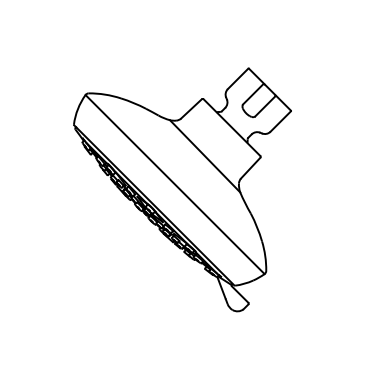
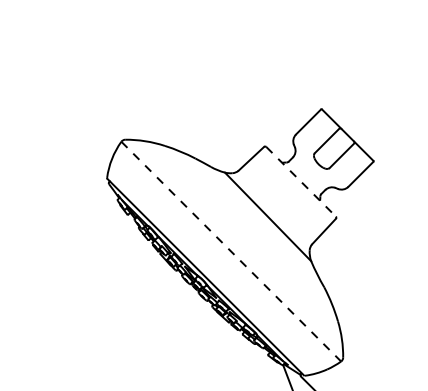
line: (232, 127) -> (301, 181), solid -> dashed
line: (175, 184) -> (231, 251), solid -> dashed

